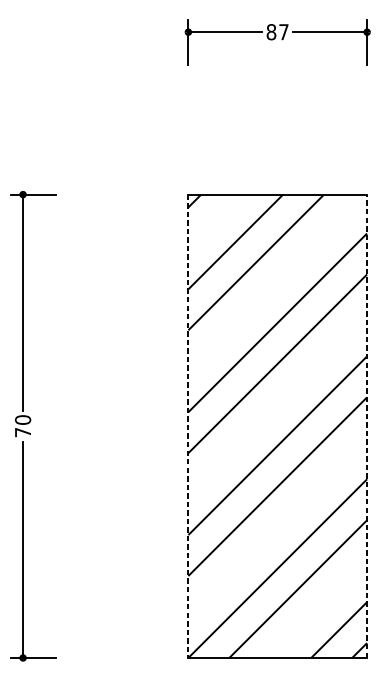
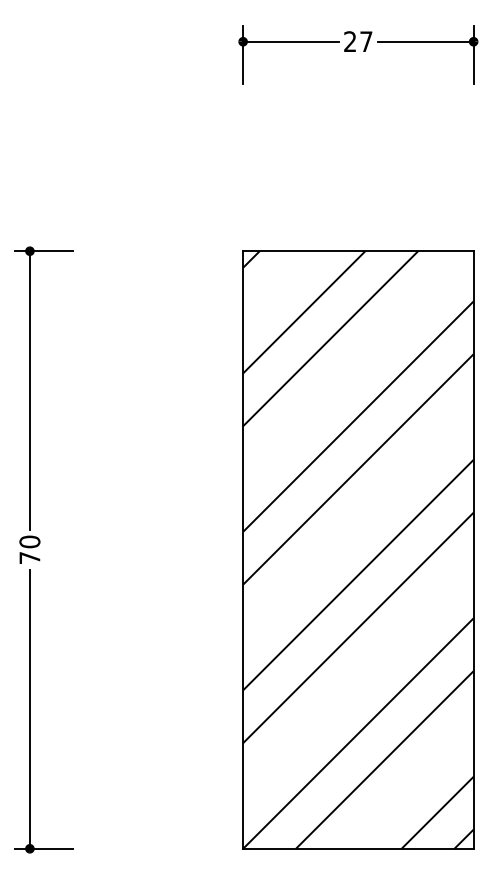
text: (271, 32) -> (350, 41), 87 -> 27
line: (188, 426) -> (243, 550), dashed -> solid
line: (367, 426) -> (473, 550), dashed -> solid

